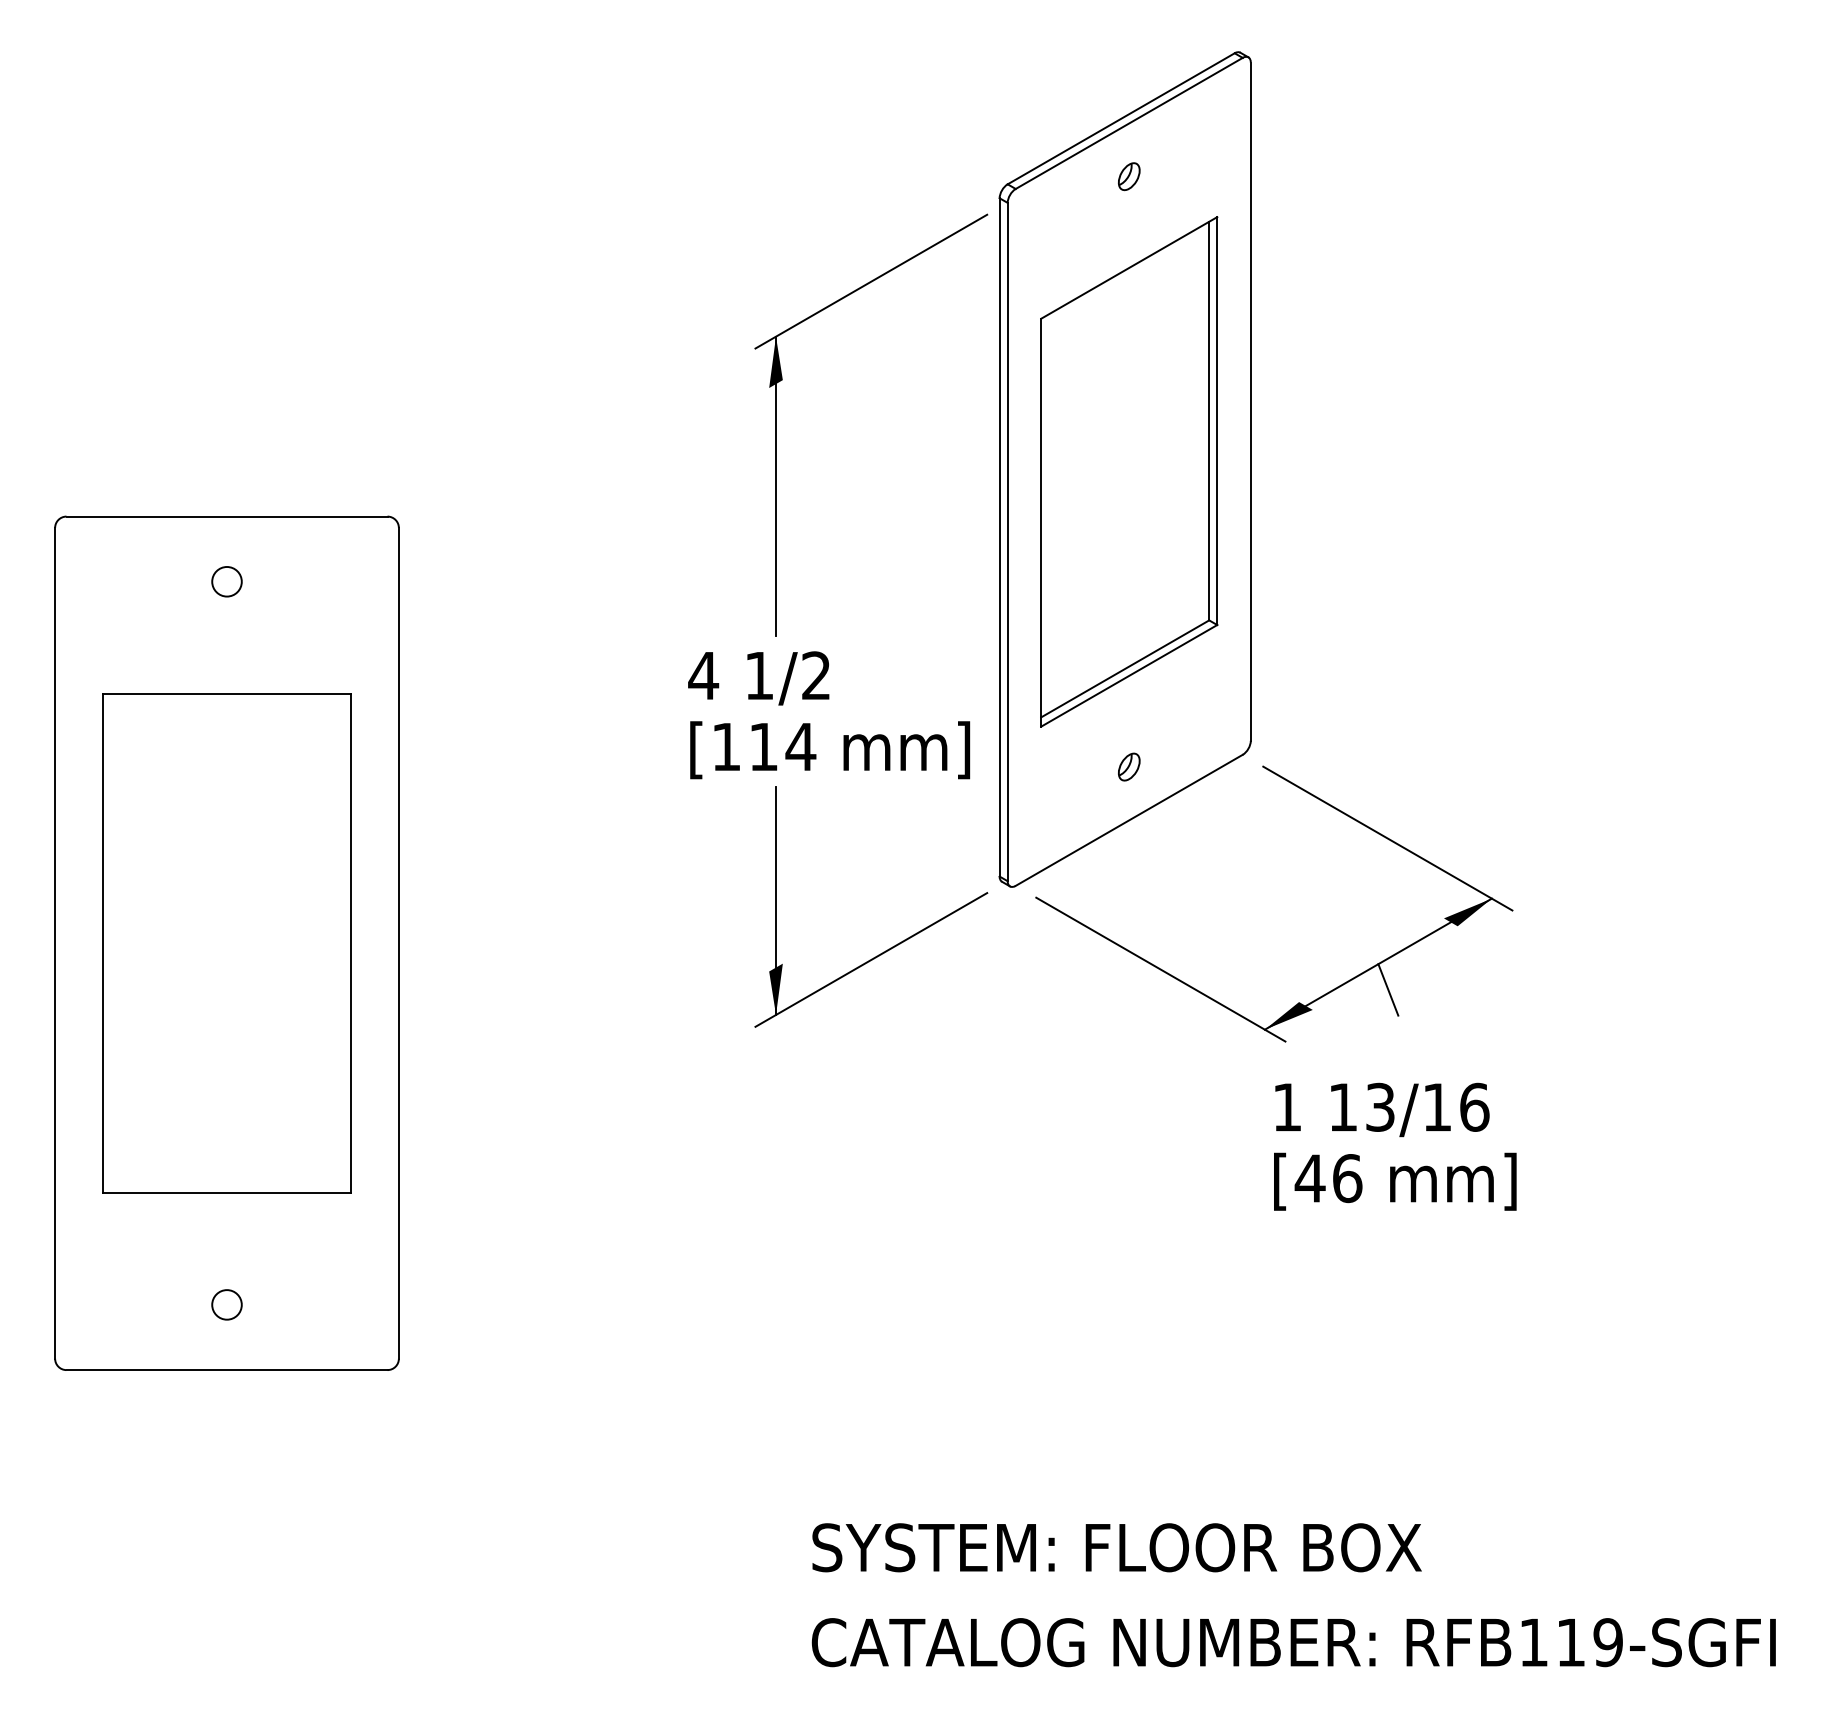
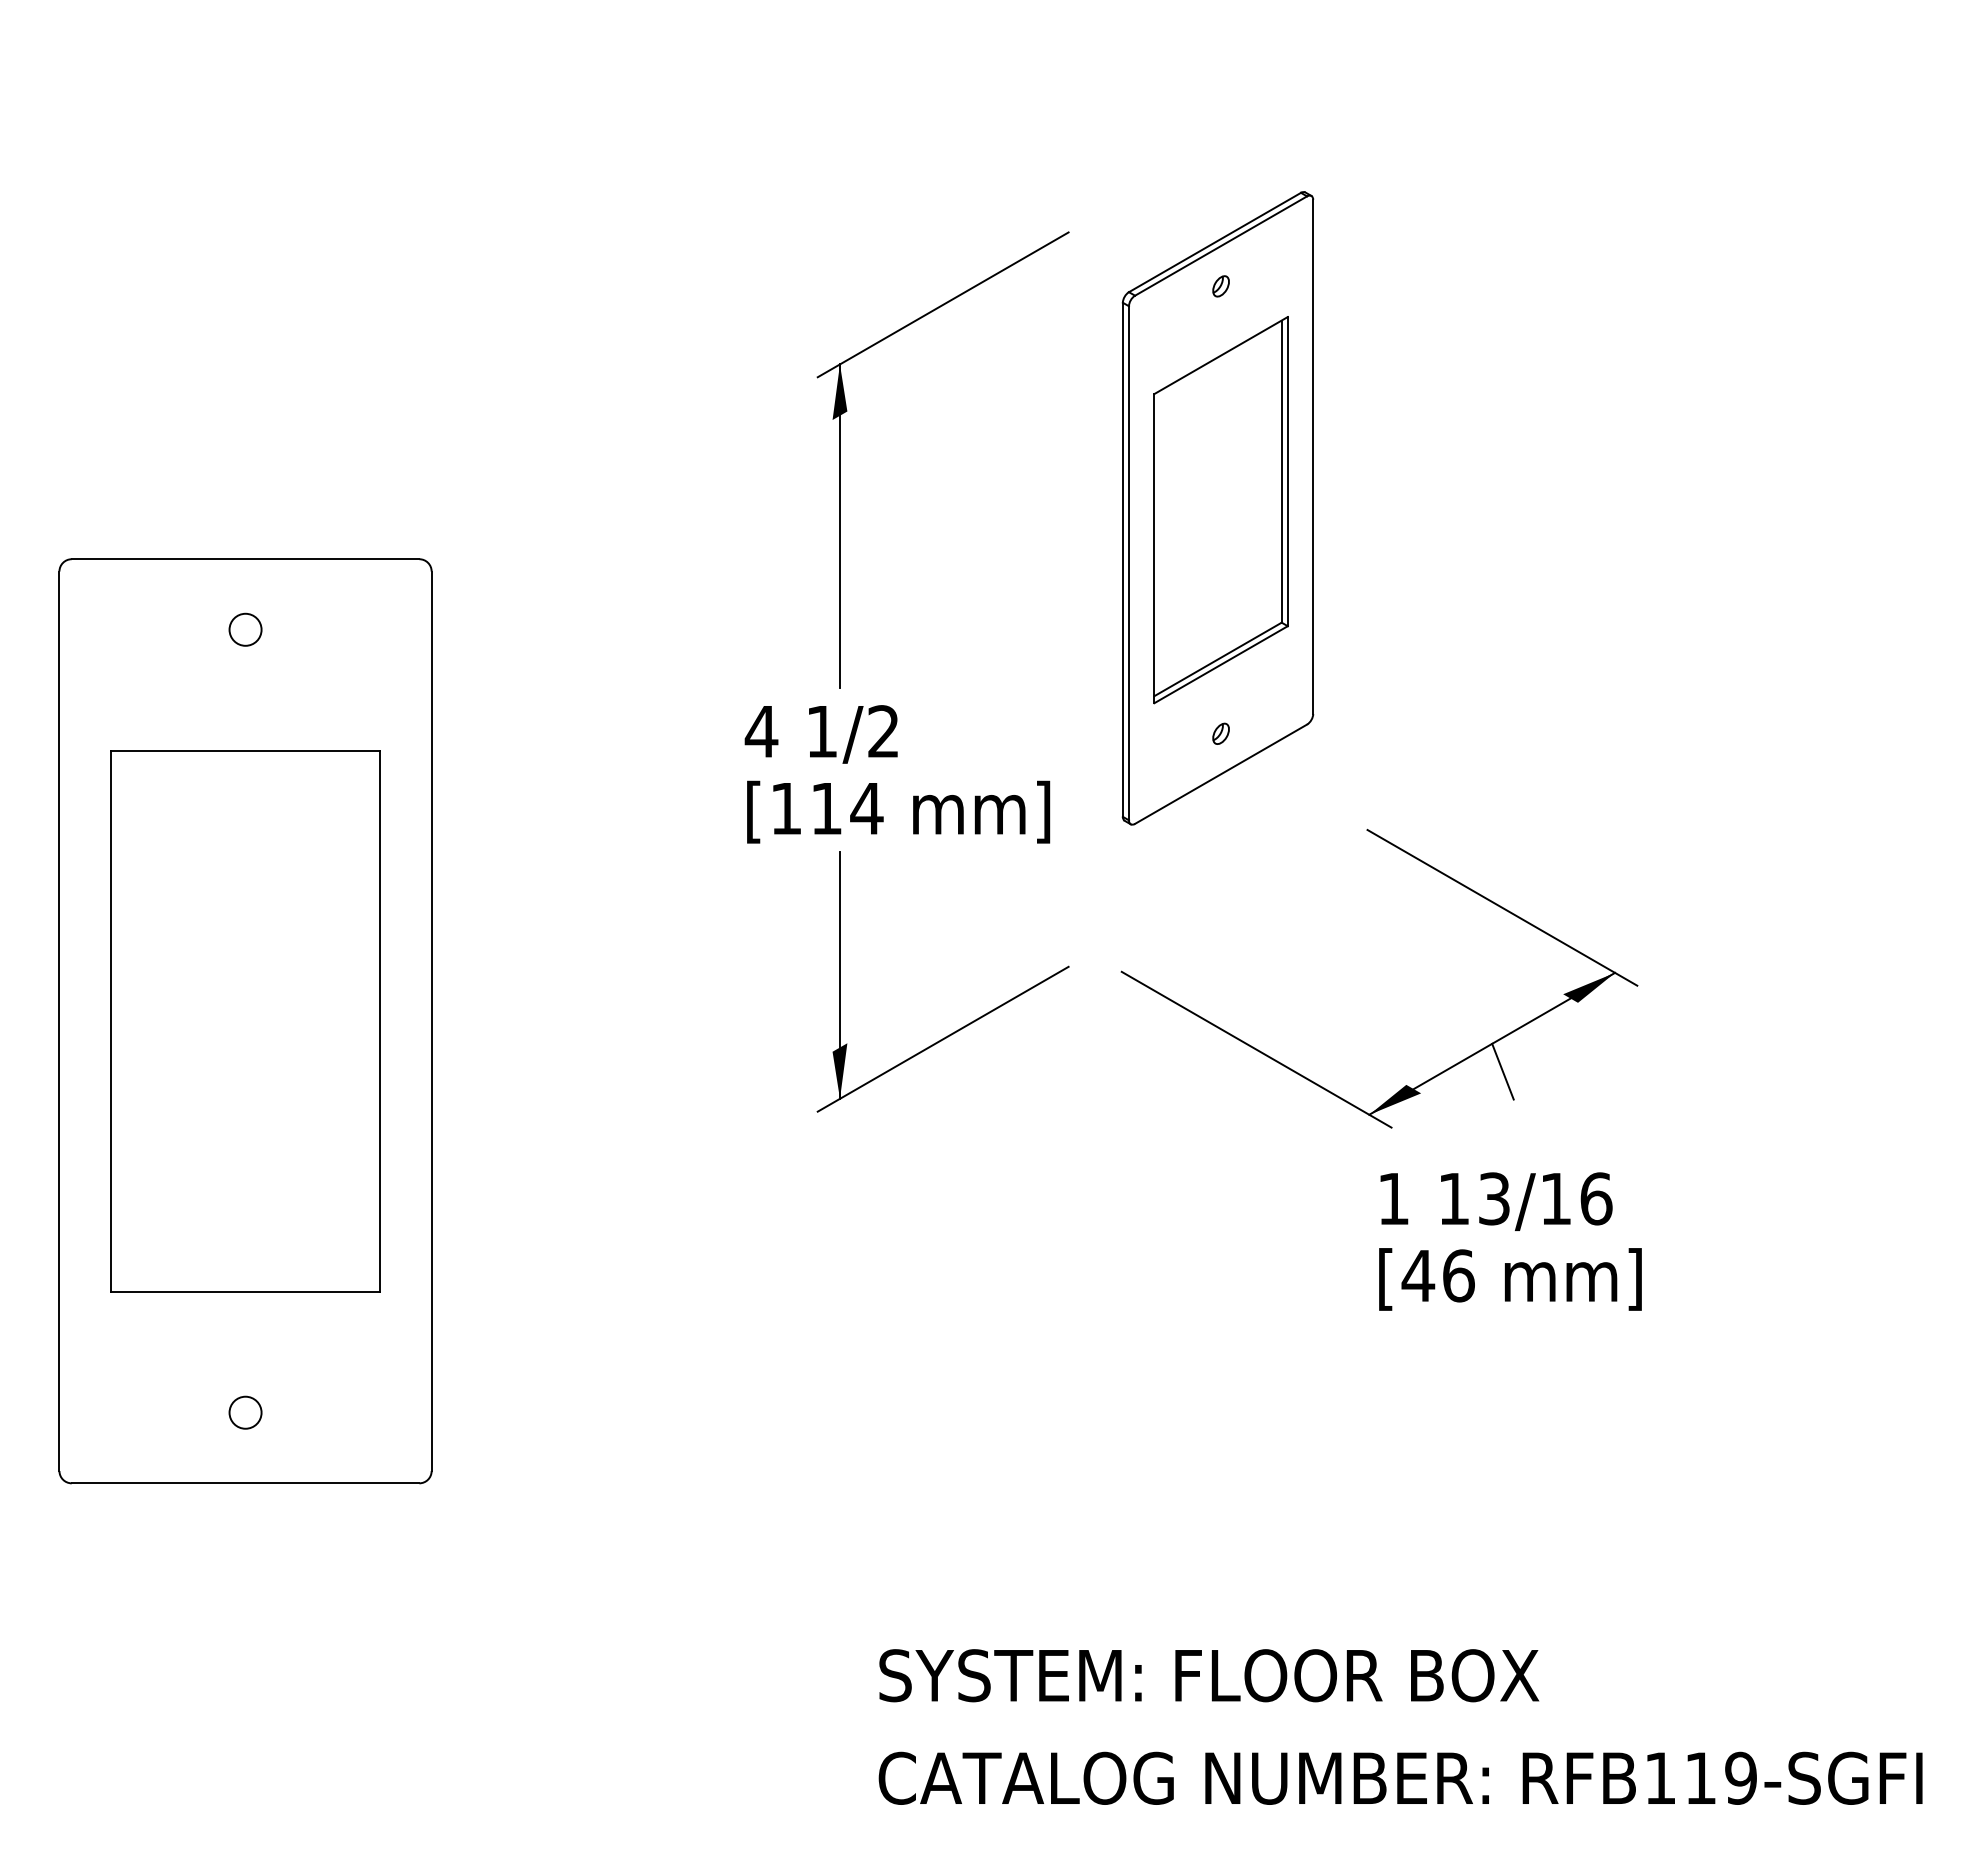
part: (1124, 469) -> (1217, 508), size x0.7

